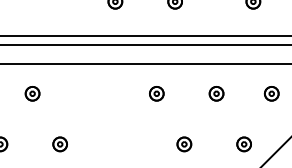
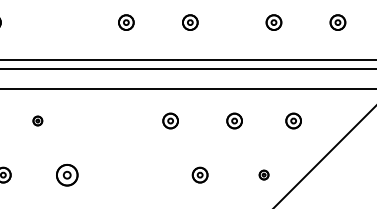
part: (32, 93) -> (37, 120), size x0.6
part: (60, 143) -> (67, 174), size x1.4
part: (243, 143) -> (263, 174), size x0.6

